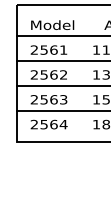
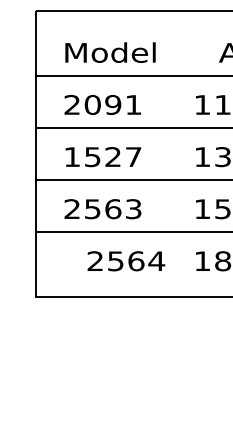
text: (48, 49) -> (101, 103), 2561 -> 2091
text: (48, 74) -> (101, 156), 2562 -> 1527
text: (48, 124) -> (124, 261), moved

